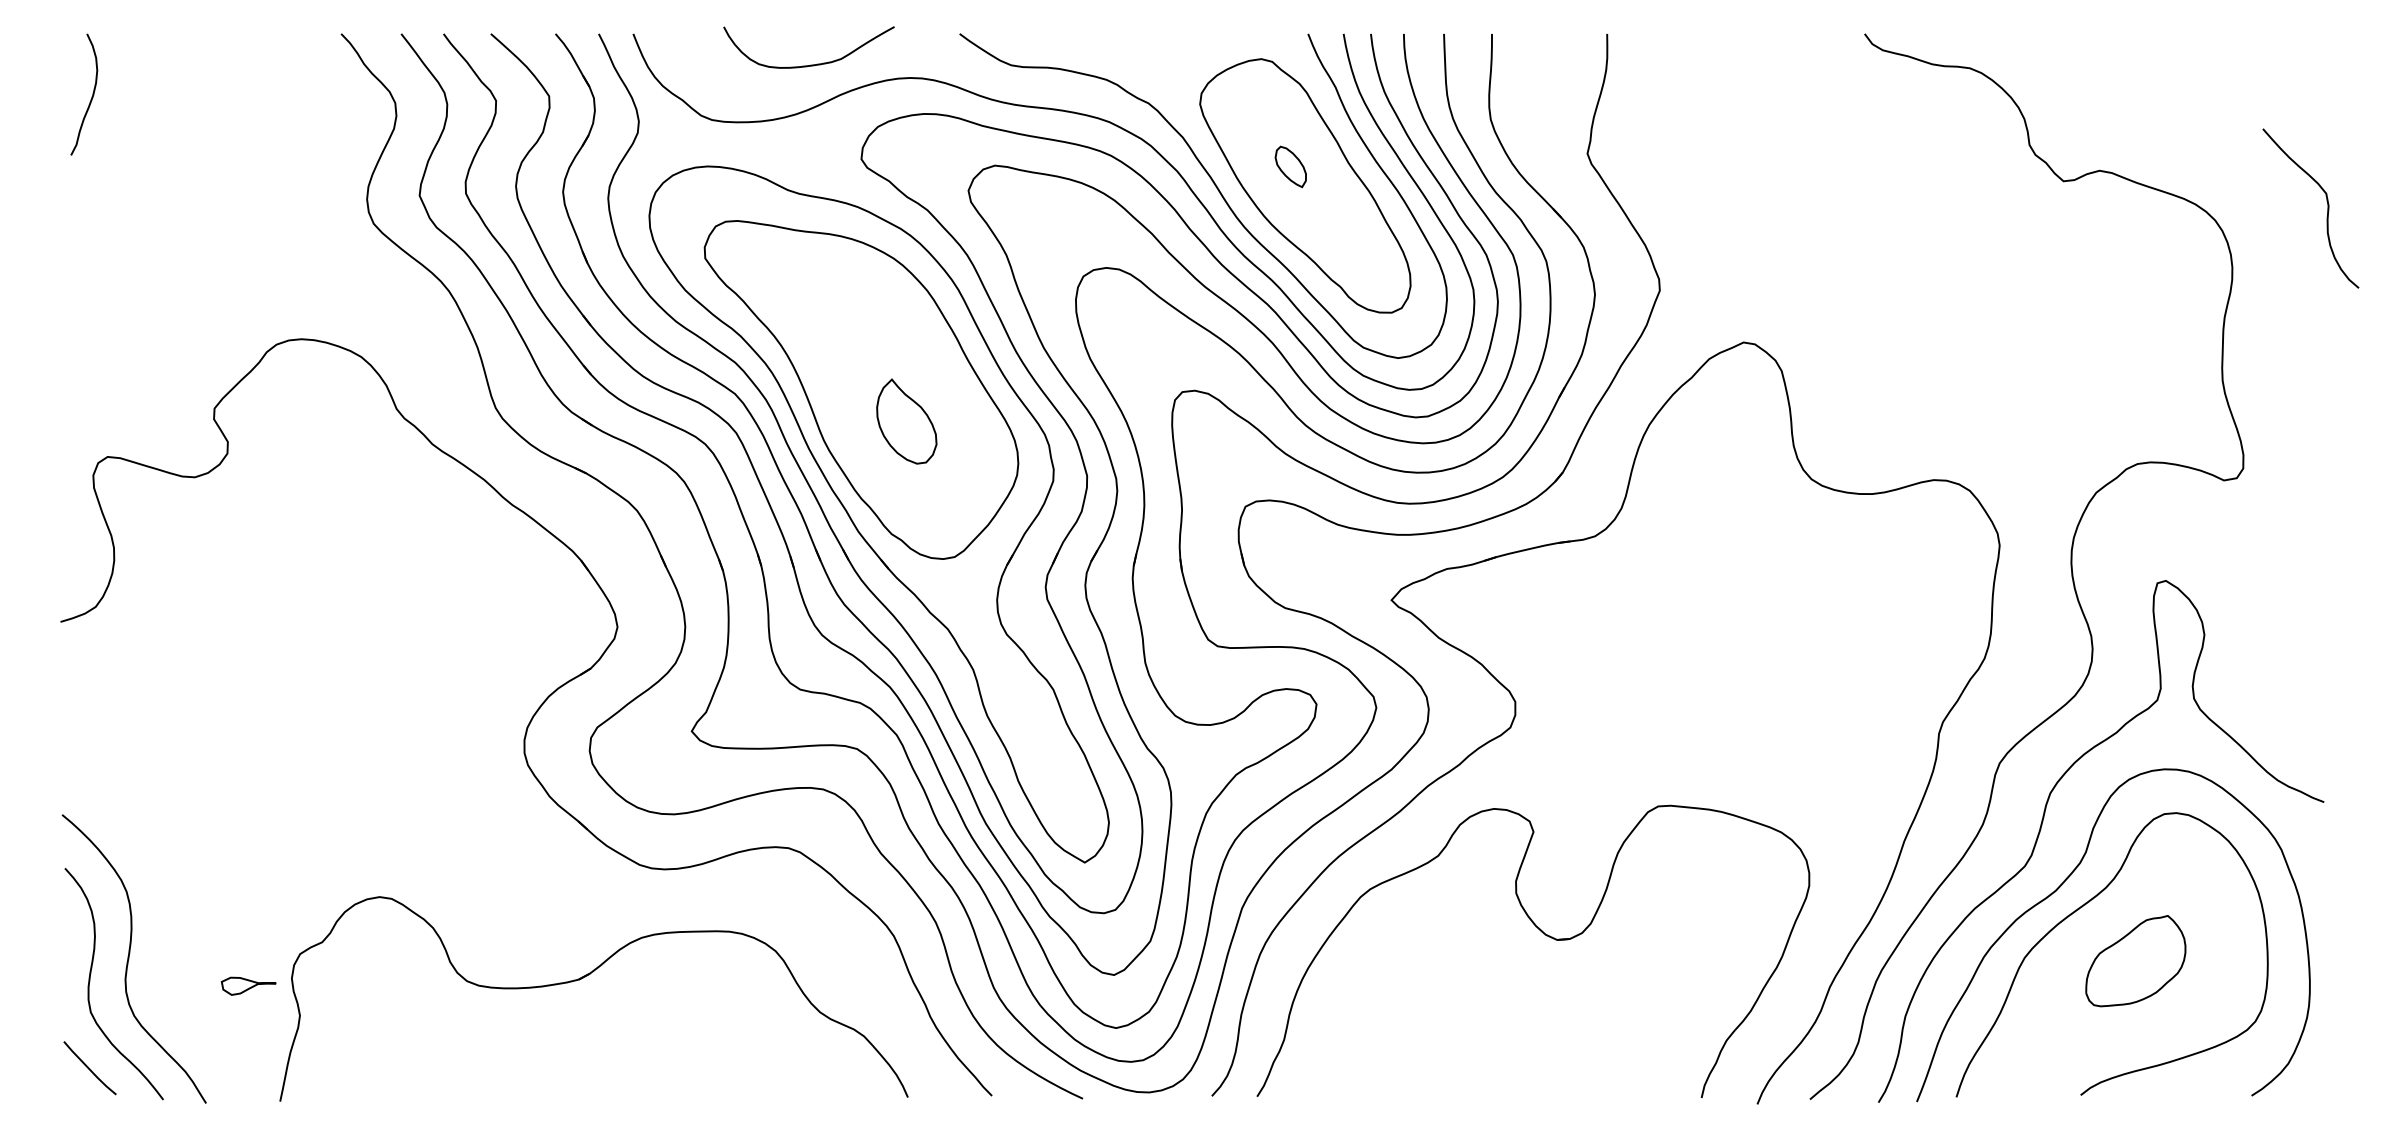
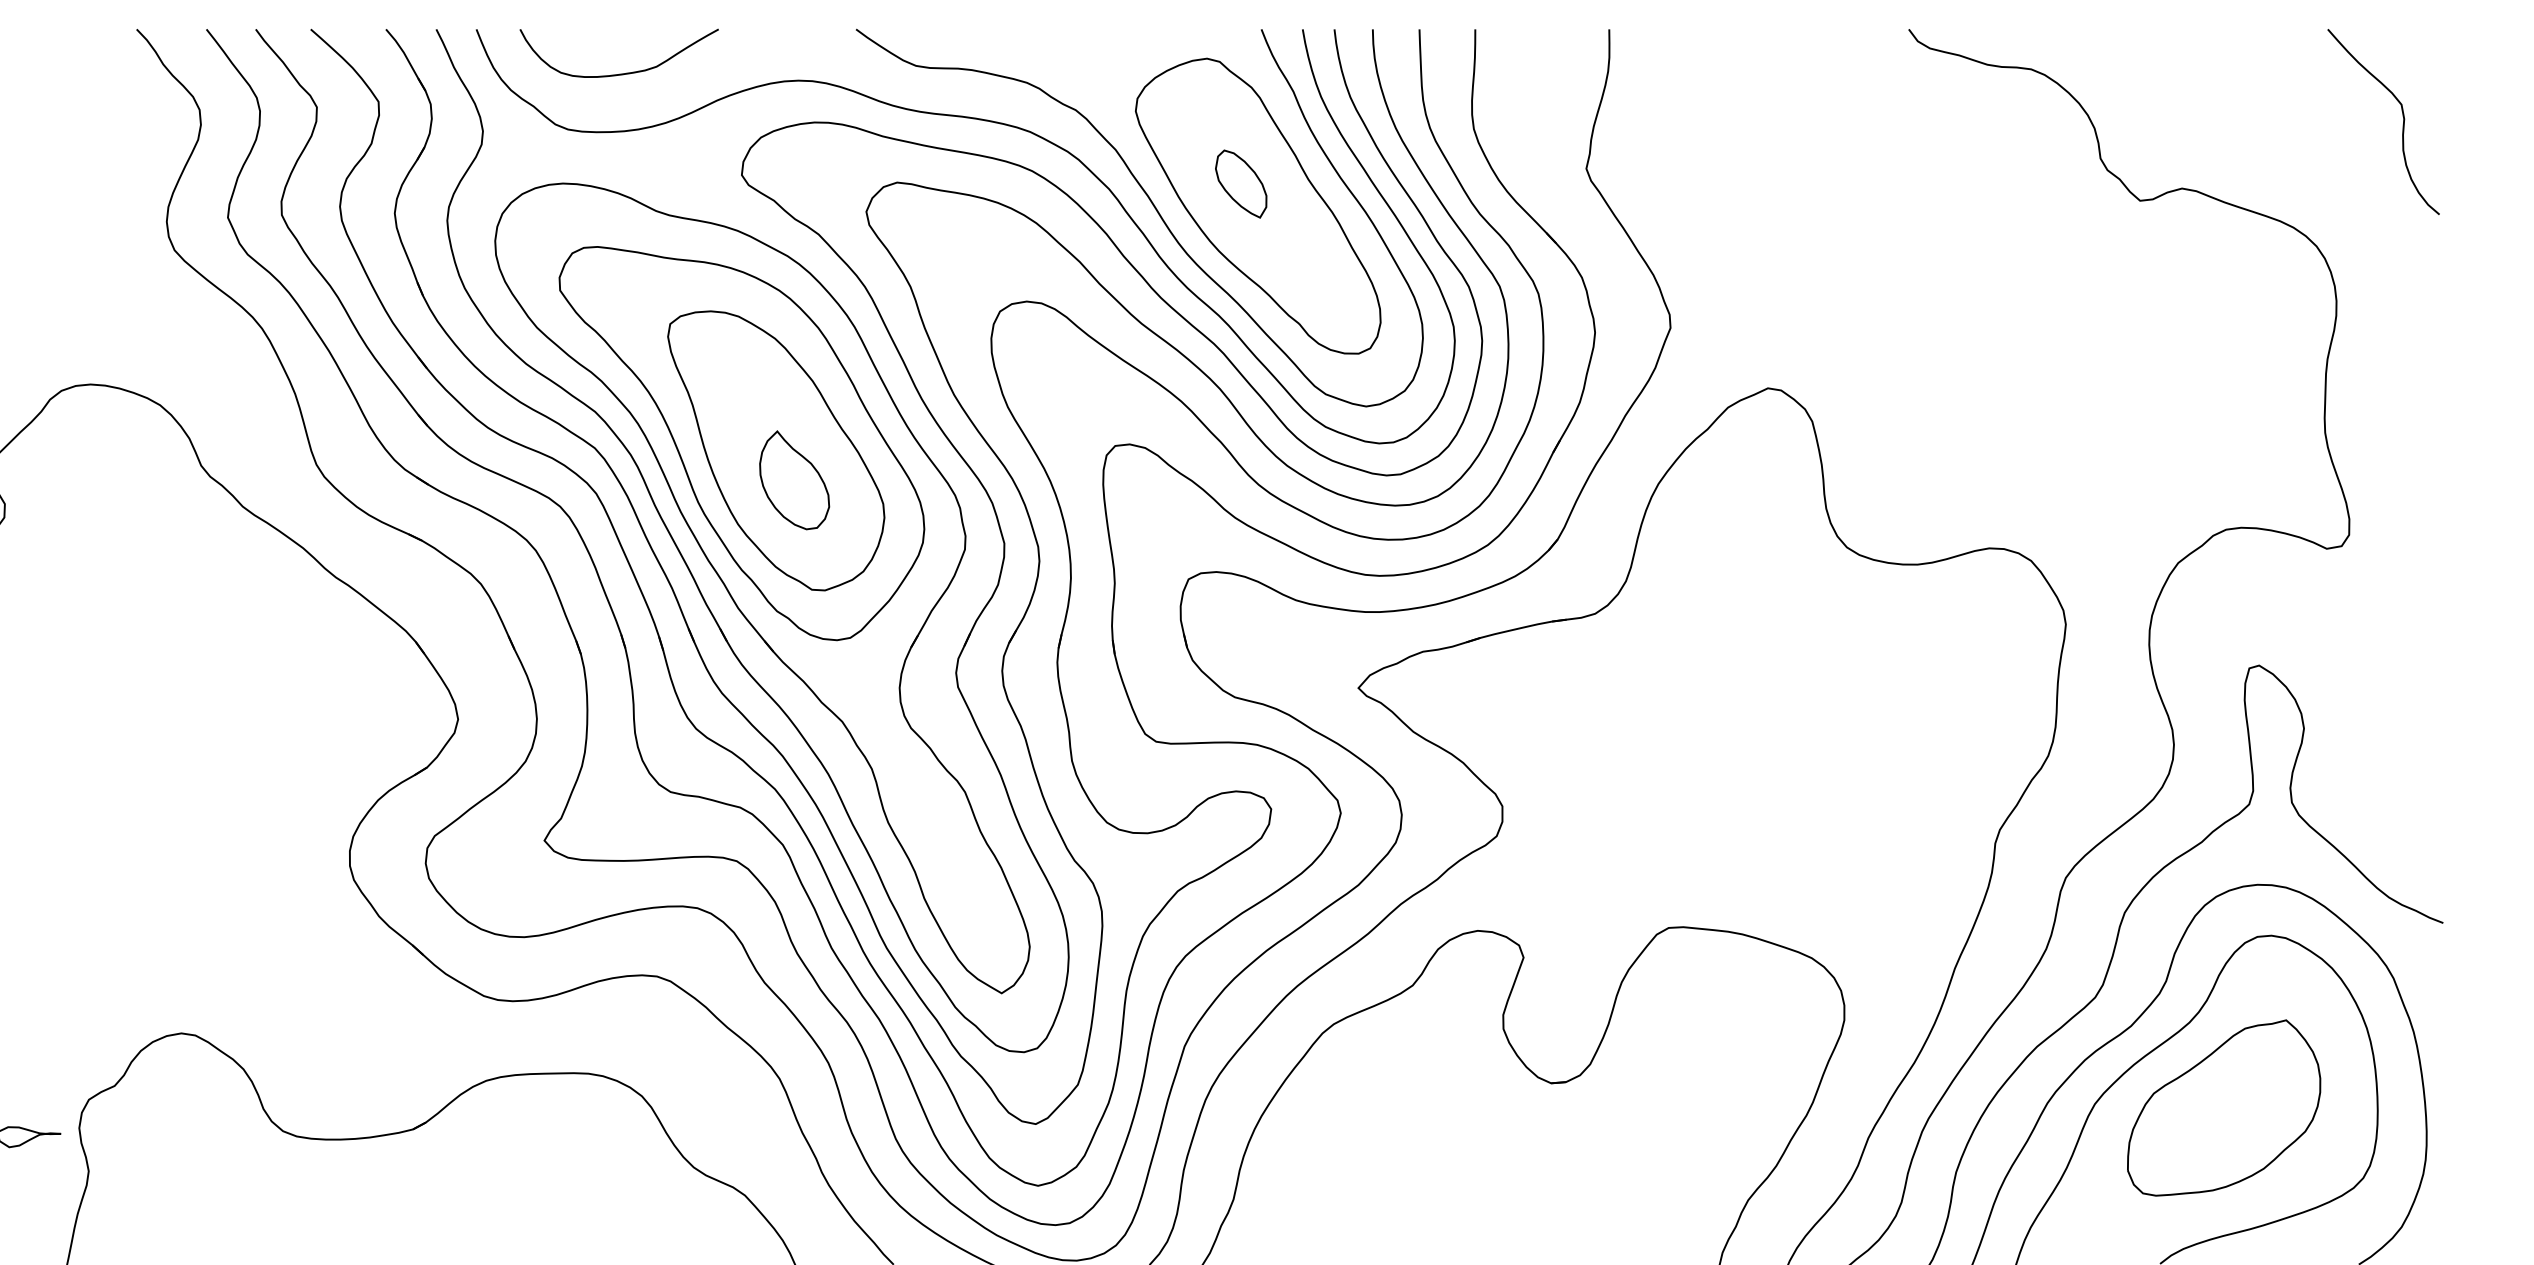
curve: (810, 64) -> (620, 73), moved
part: (1290, 166) -> (1240, 183), size x1.43
curve: (2327, 208) -> (2402, 121), moved
part: (890, 396) -> (775, 451), added
part: (2135, 960) -> (2223, 1107), size x1.67

